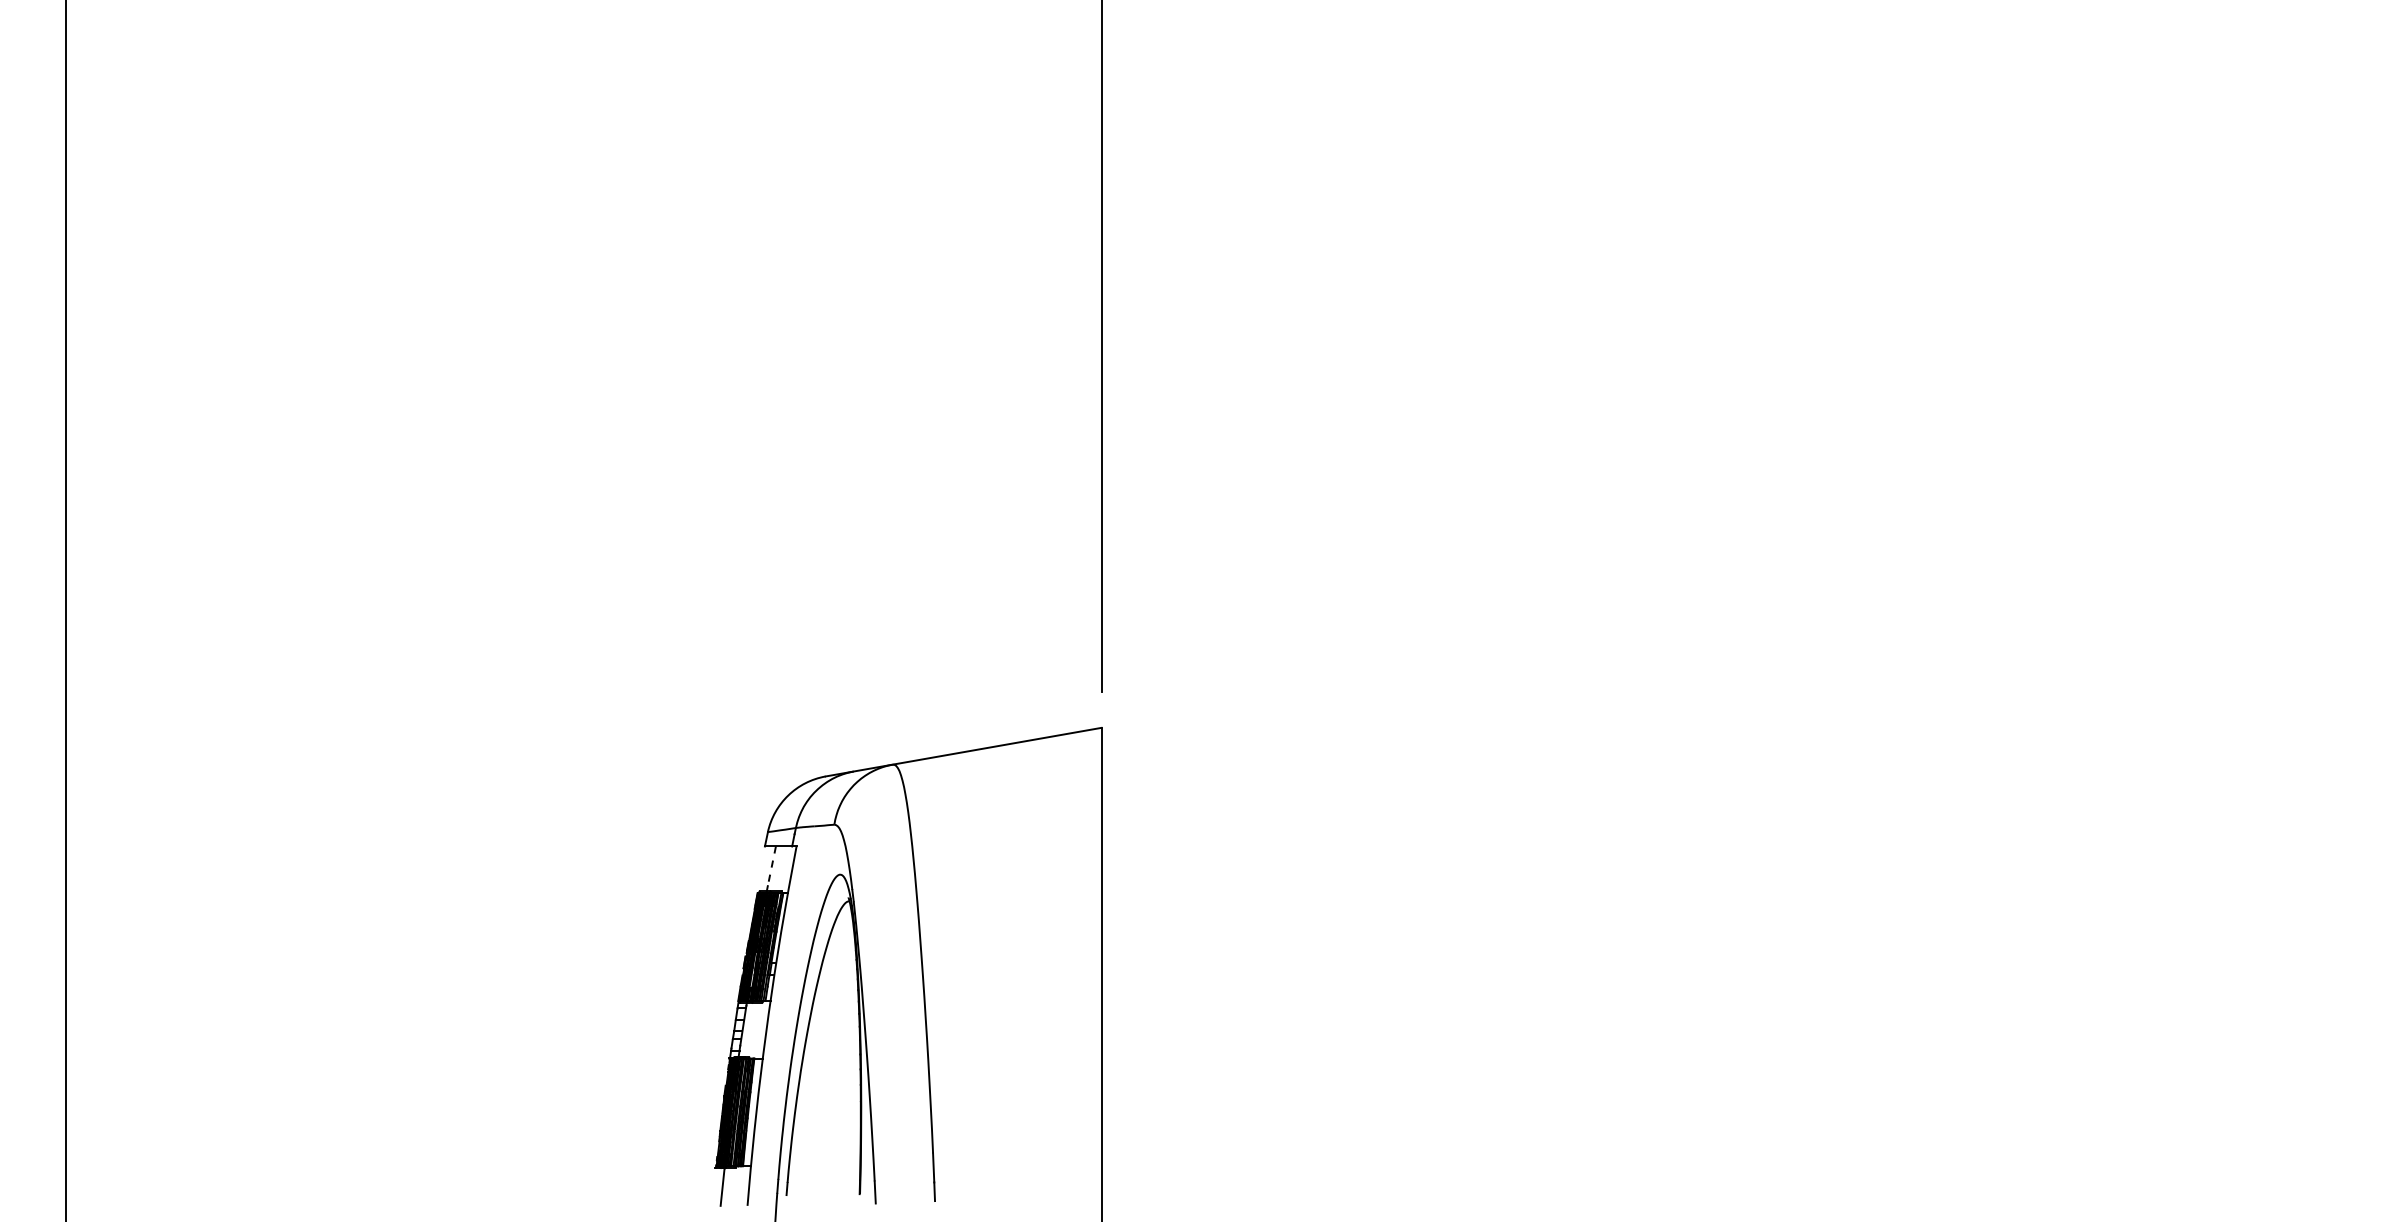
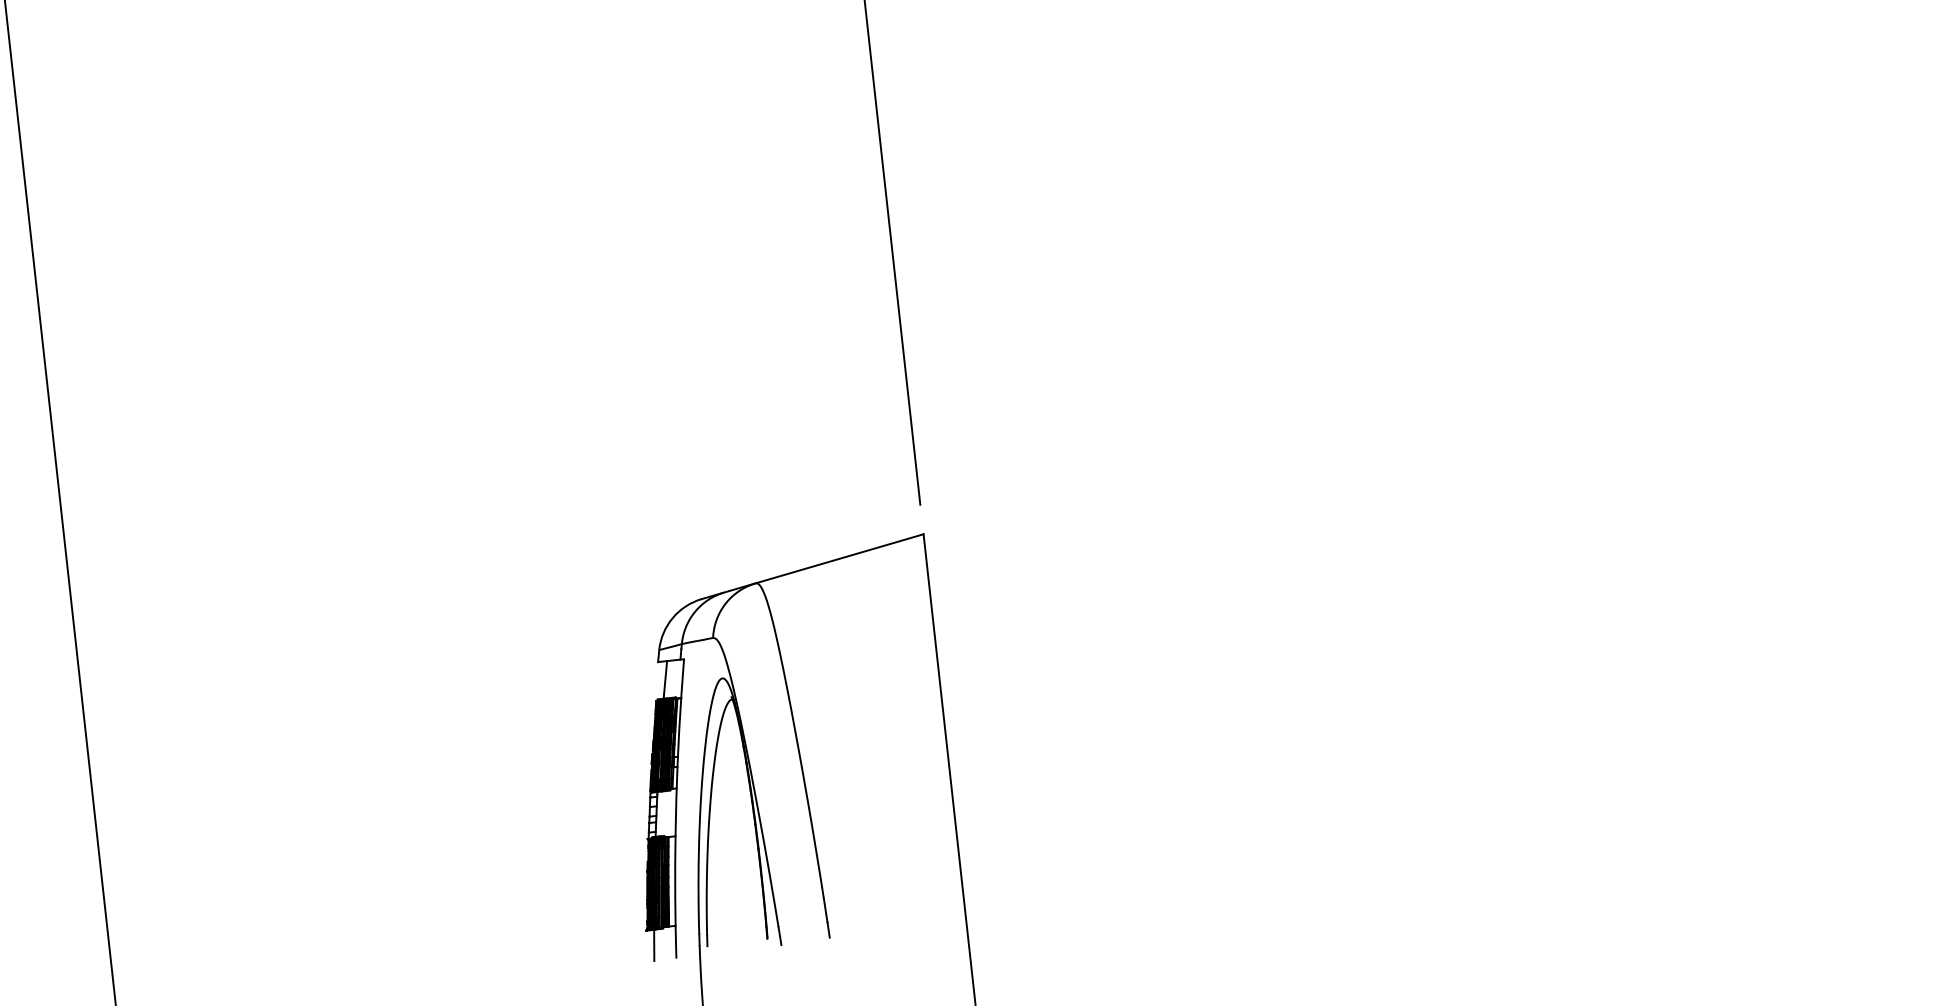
line: (771, 866) -> (665, 677), dashed -> solid

